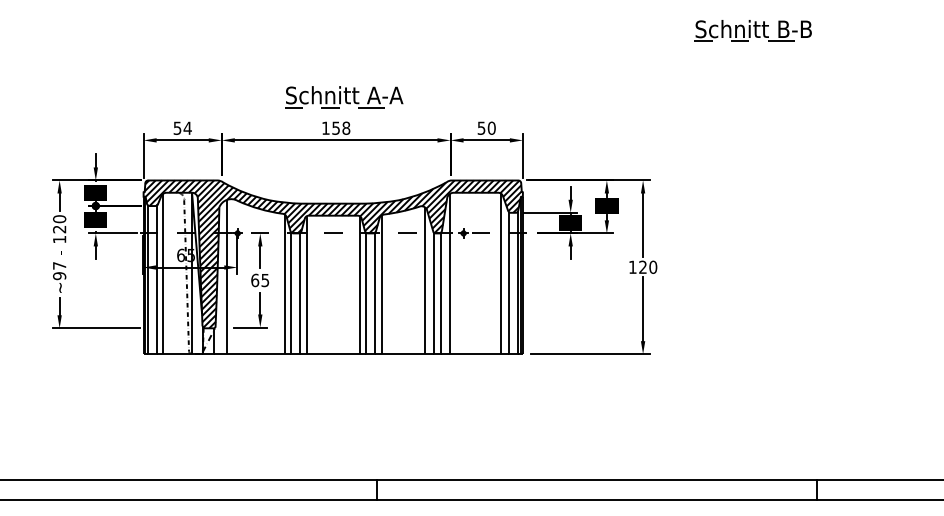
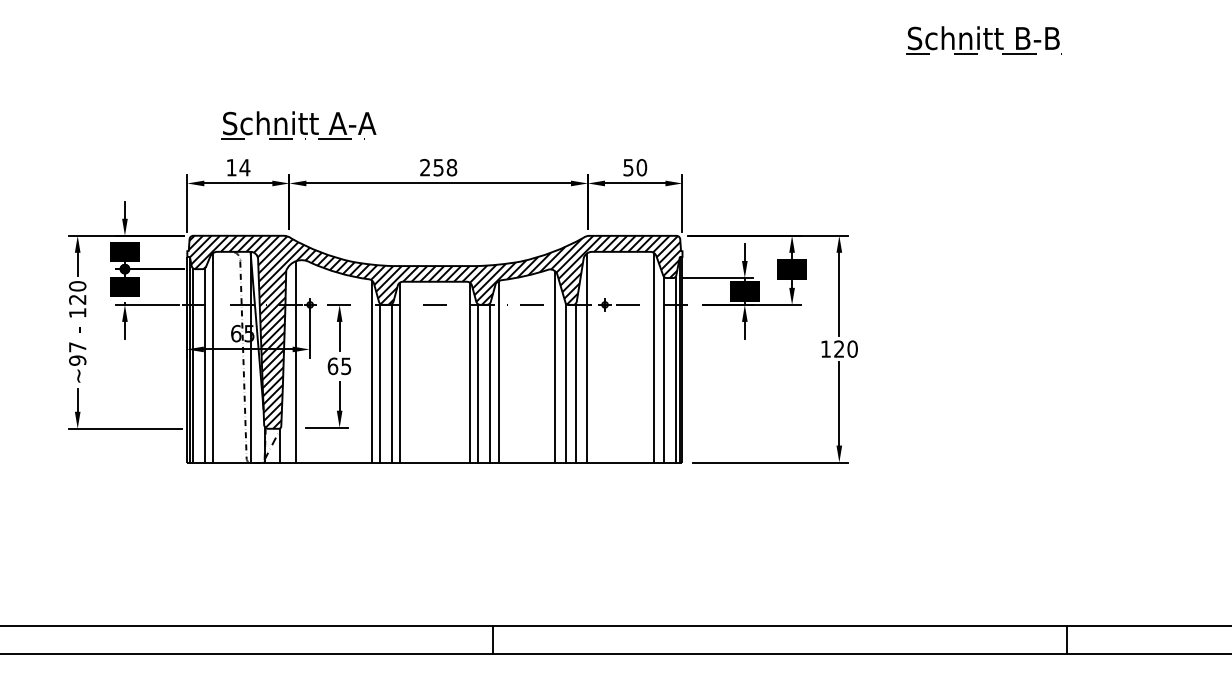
part: (344, 97) -> (299, 126), moved
text: (177, 127) -> (231, 166), 54 -> 14
text: (325, 127) -> (424, 166), 158 -> 258

